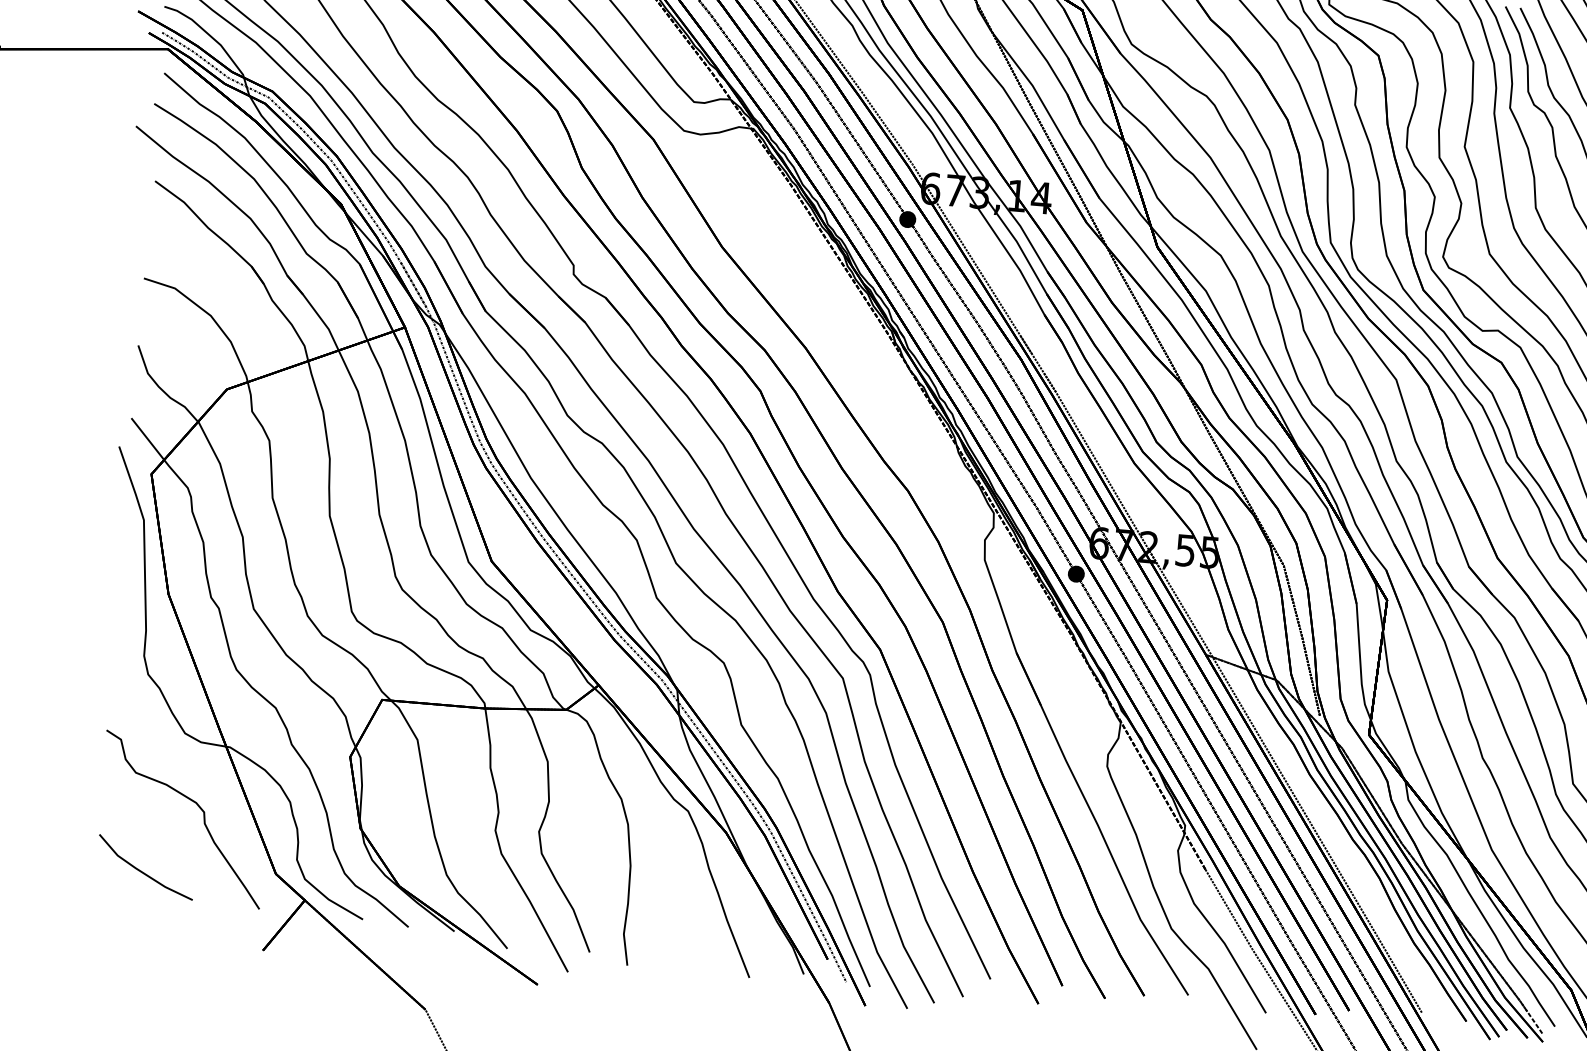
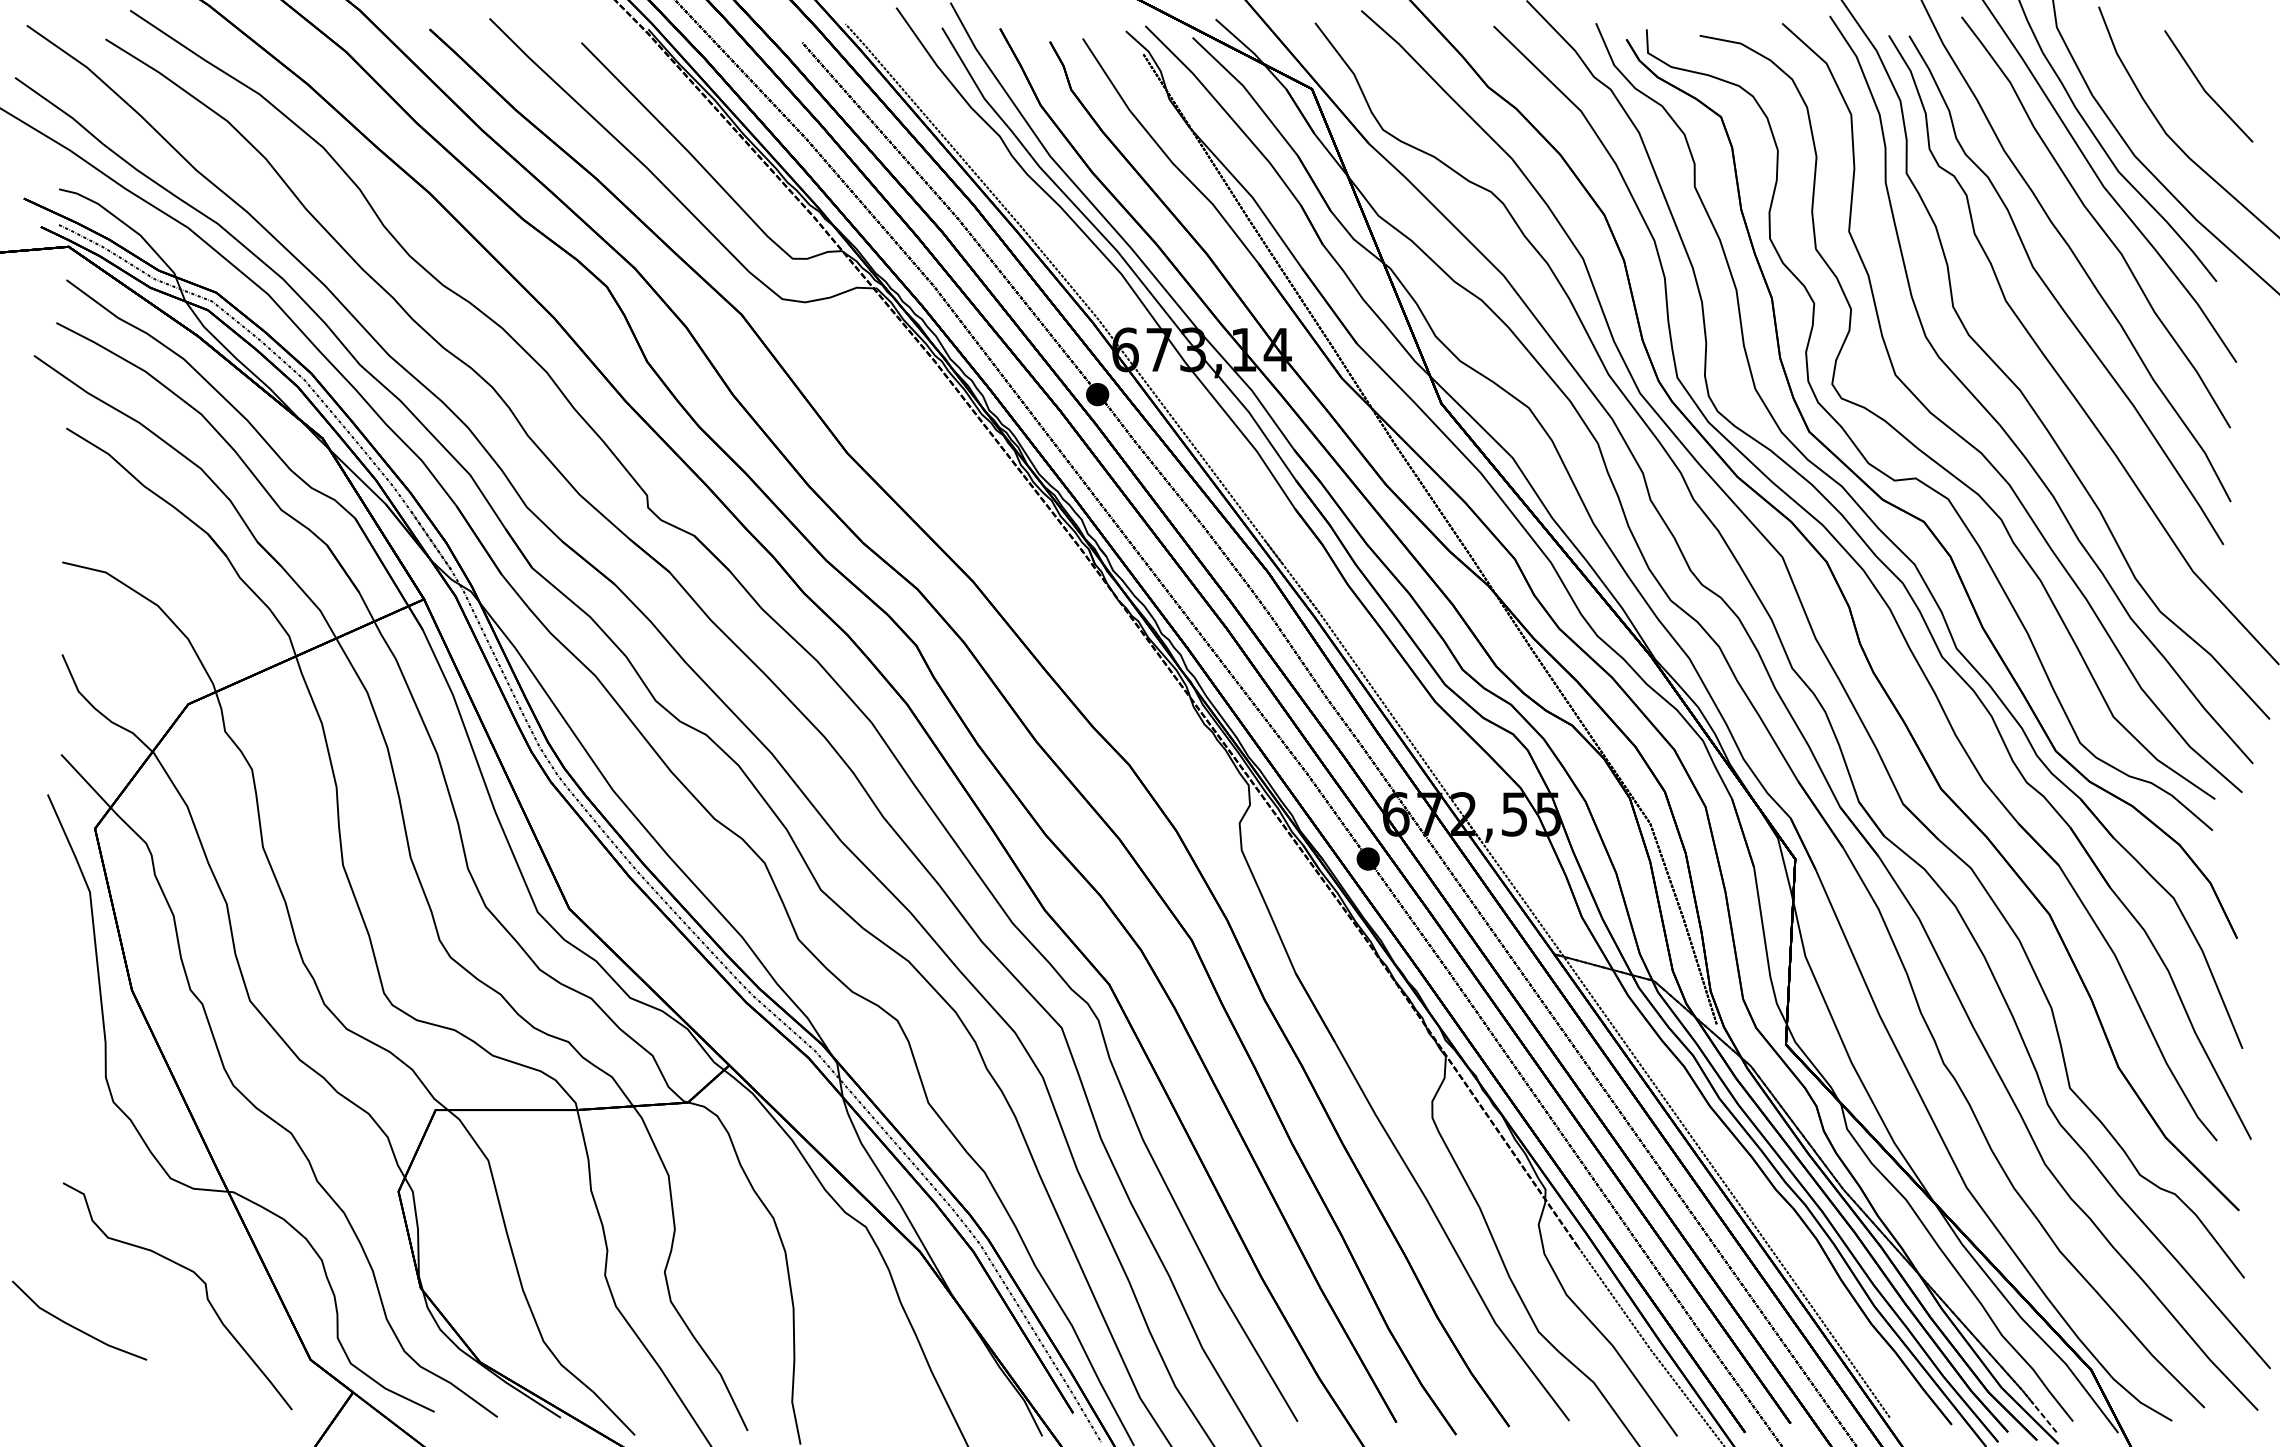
line: (143, 872) -> (76, 1327), moved

